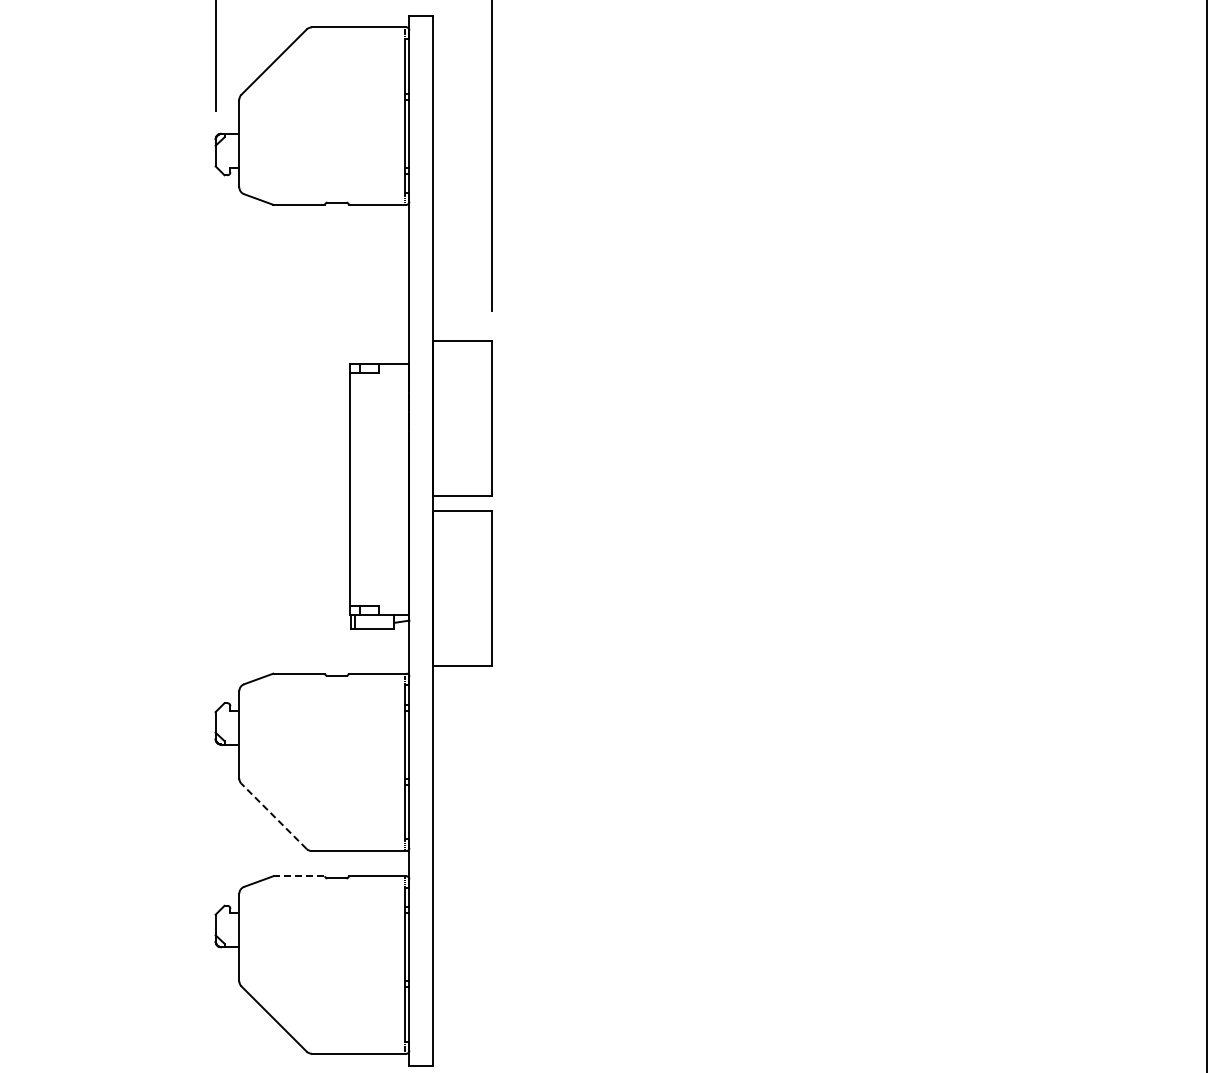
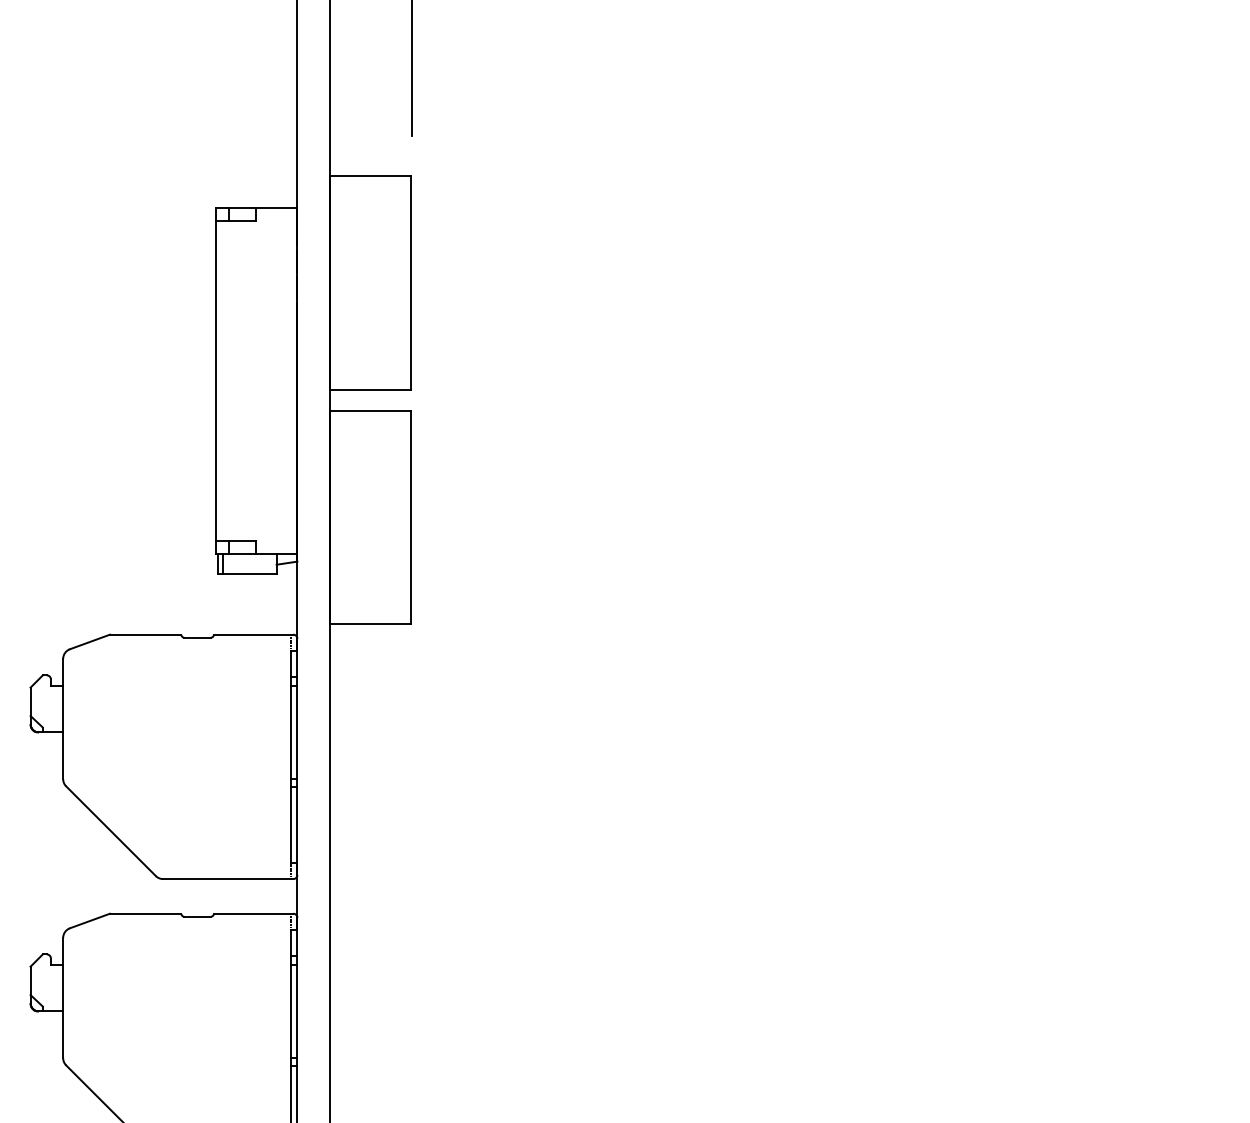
line: (273, 816) -> (110, 831), dashed -> solid
line: (299, 876) -> (146, 914), dashed -> solid

